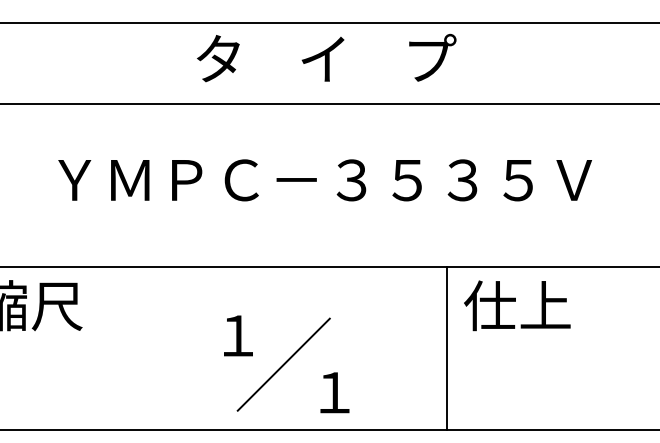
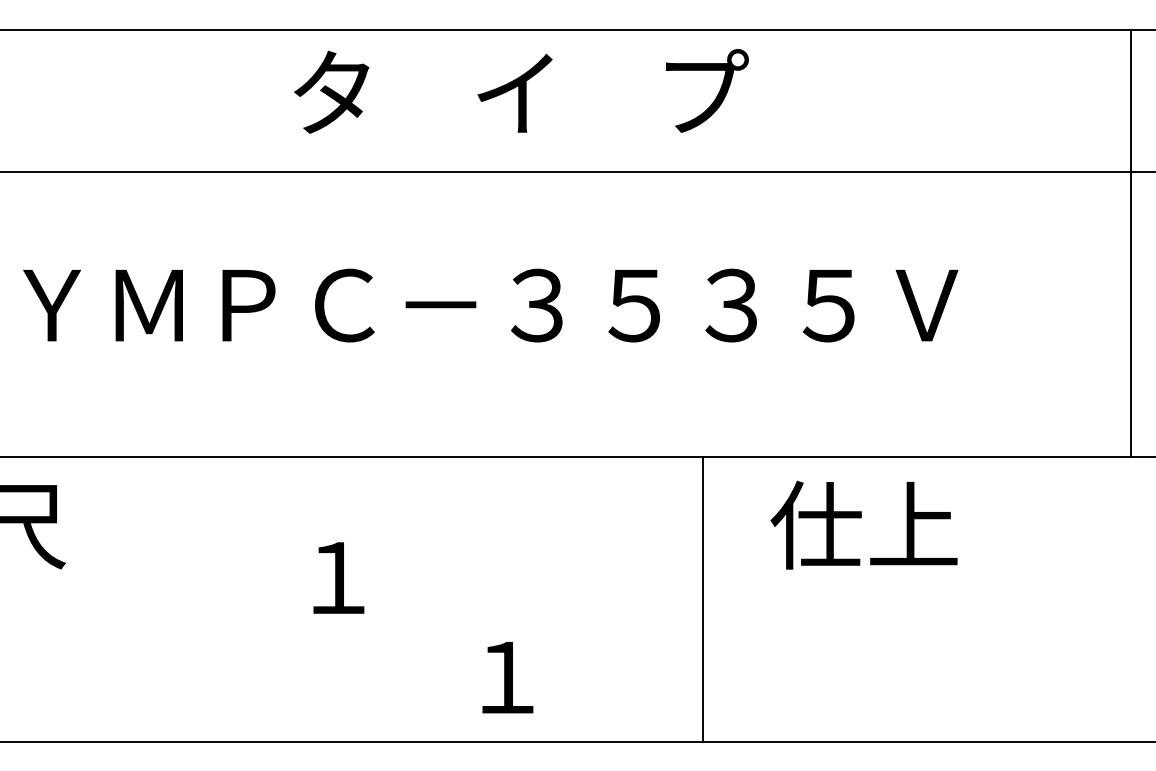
text: (326, 57) -> (521, 90), moved
text: (517, 305) -> (864, 524), moved
line: (283, 364) -> (417, 628), removed

